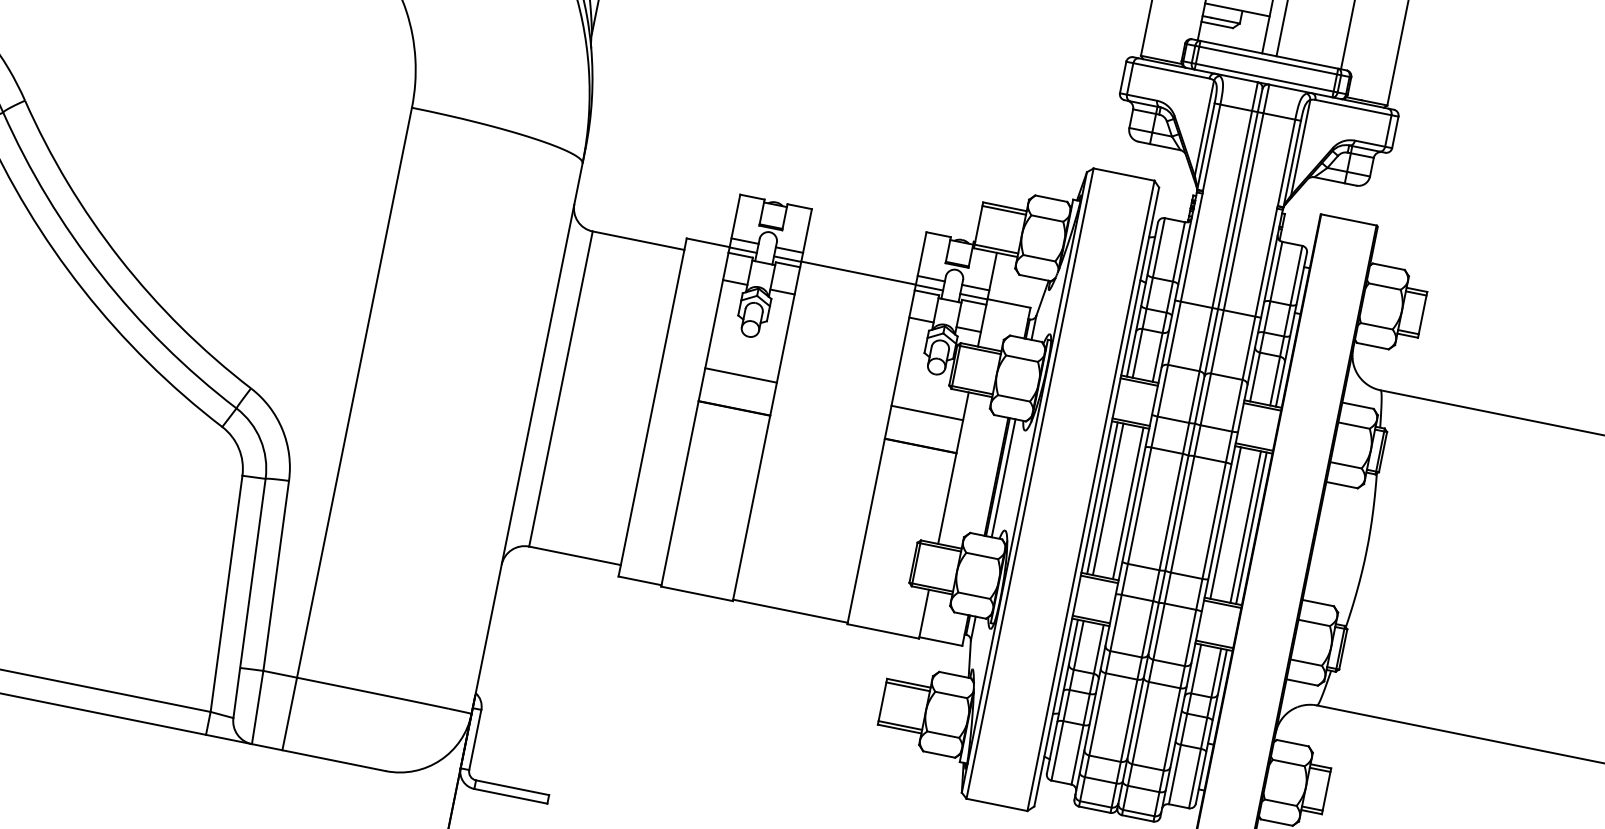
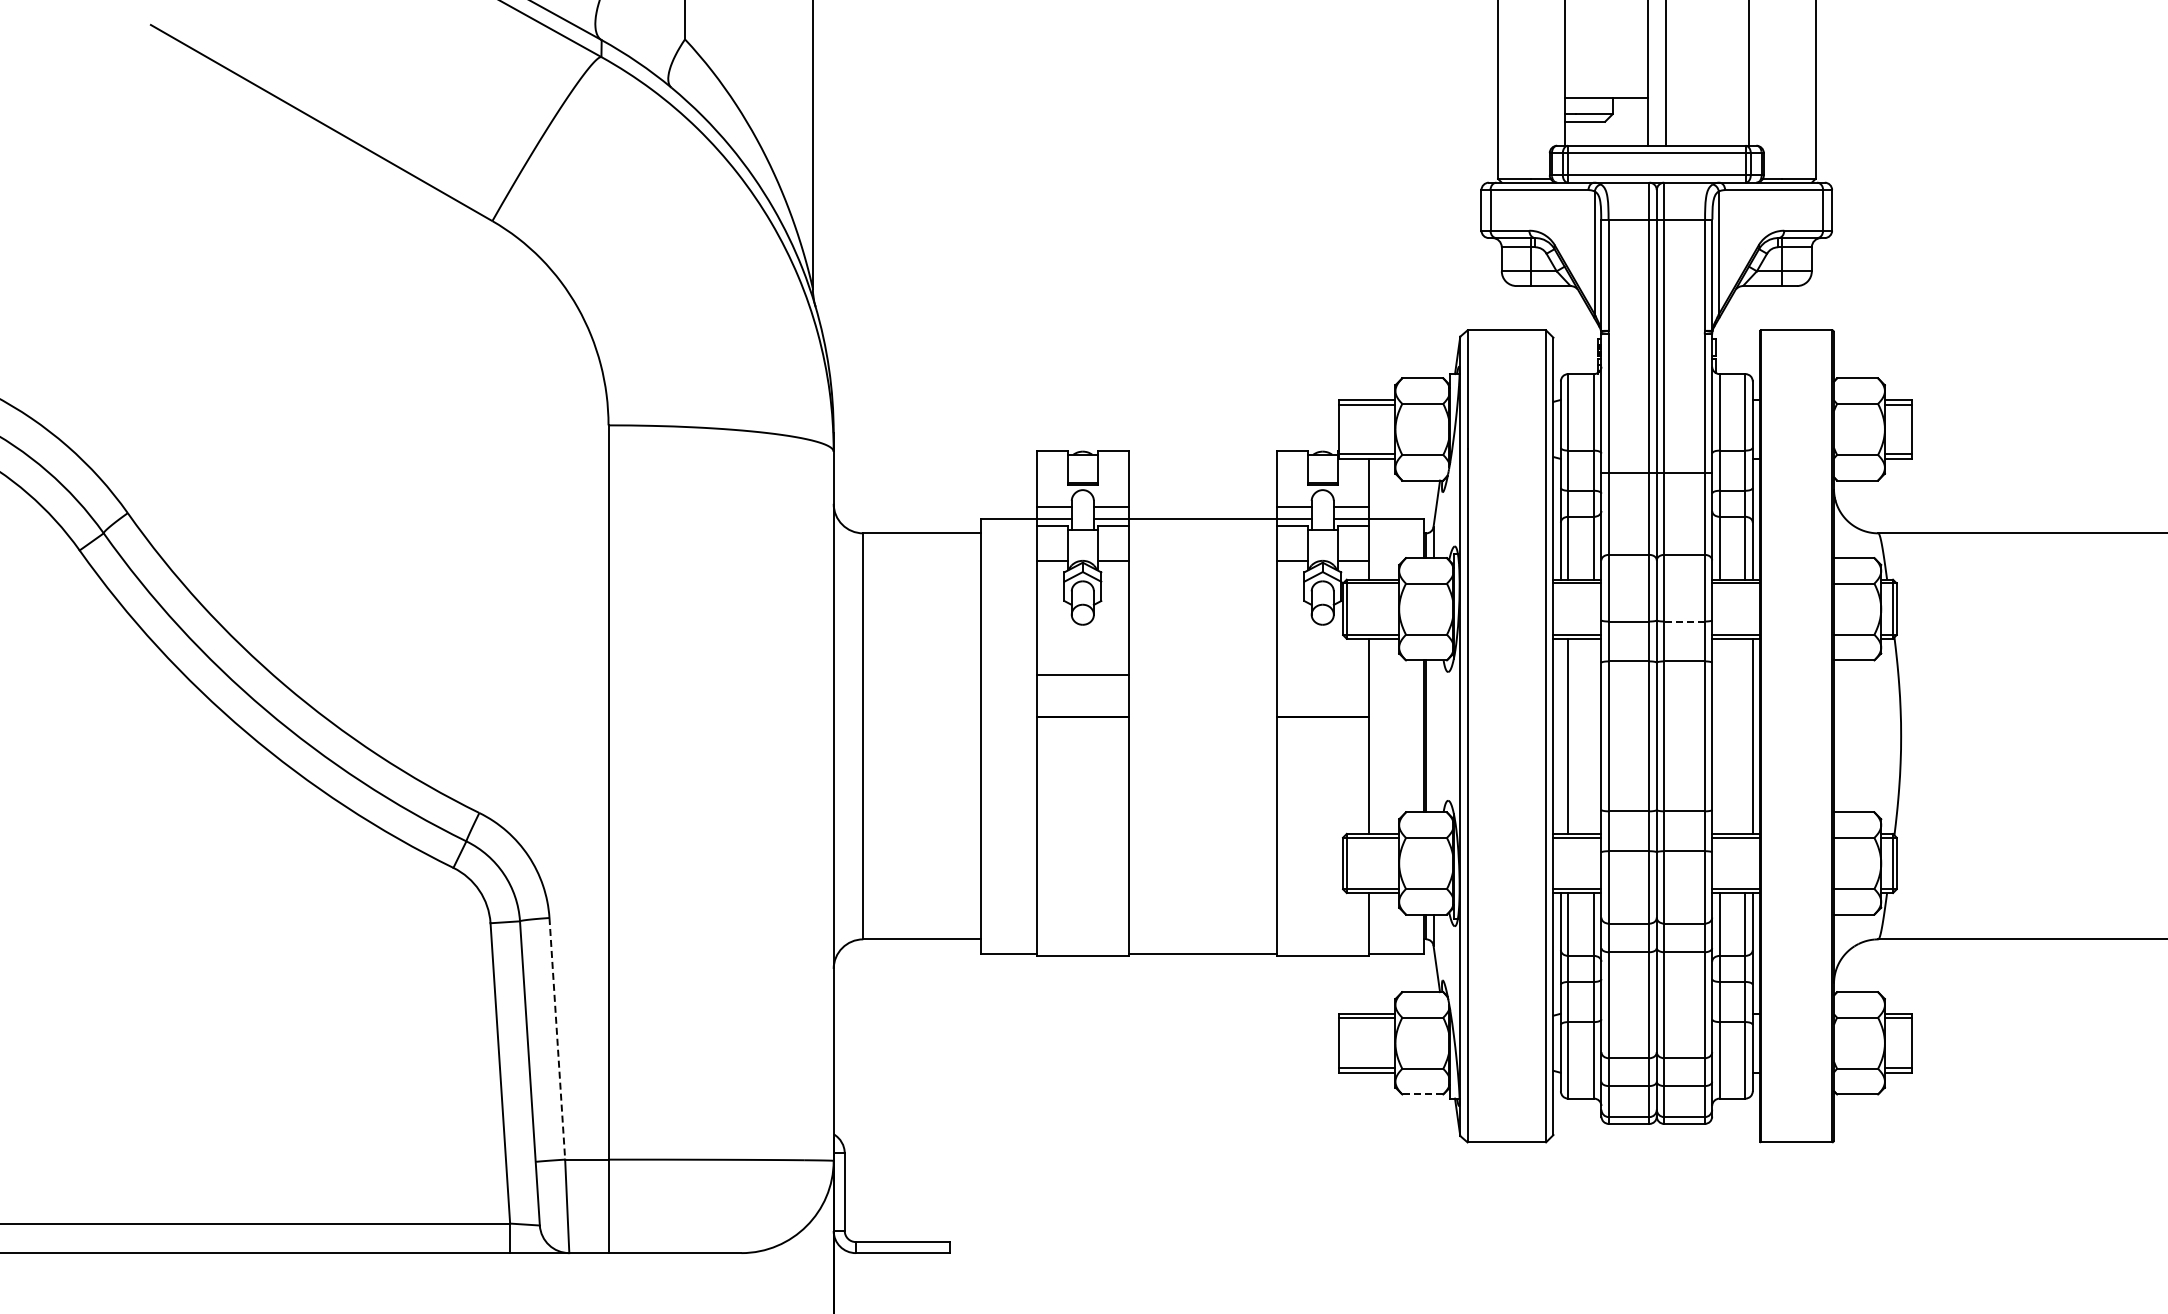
line: (927, 412) -> (1322, 674), removed
line: (1216, 428) -> (1684, 621), solid -> dashed
line: (1003, 478) -> (1433, 736), removed
line: (1102, 497) -> (1560, 735), removed
line: (1128, 502) -> (1594, 735), removed
line: (1225, 522) -> (1719, 735), removed
line: (1245, 526) -> (1745, 735), removed
line: (276, 576) -> (557, 1039), solid -> dashed
line: (939, 754) -> (1422, 1094), solid -> dashed

